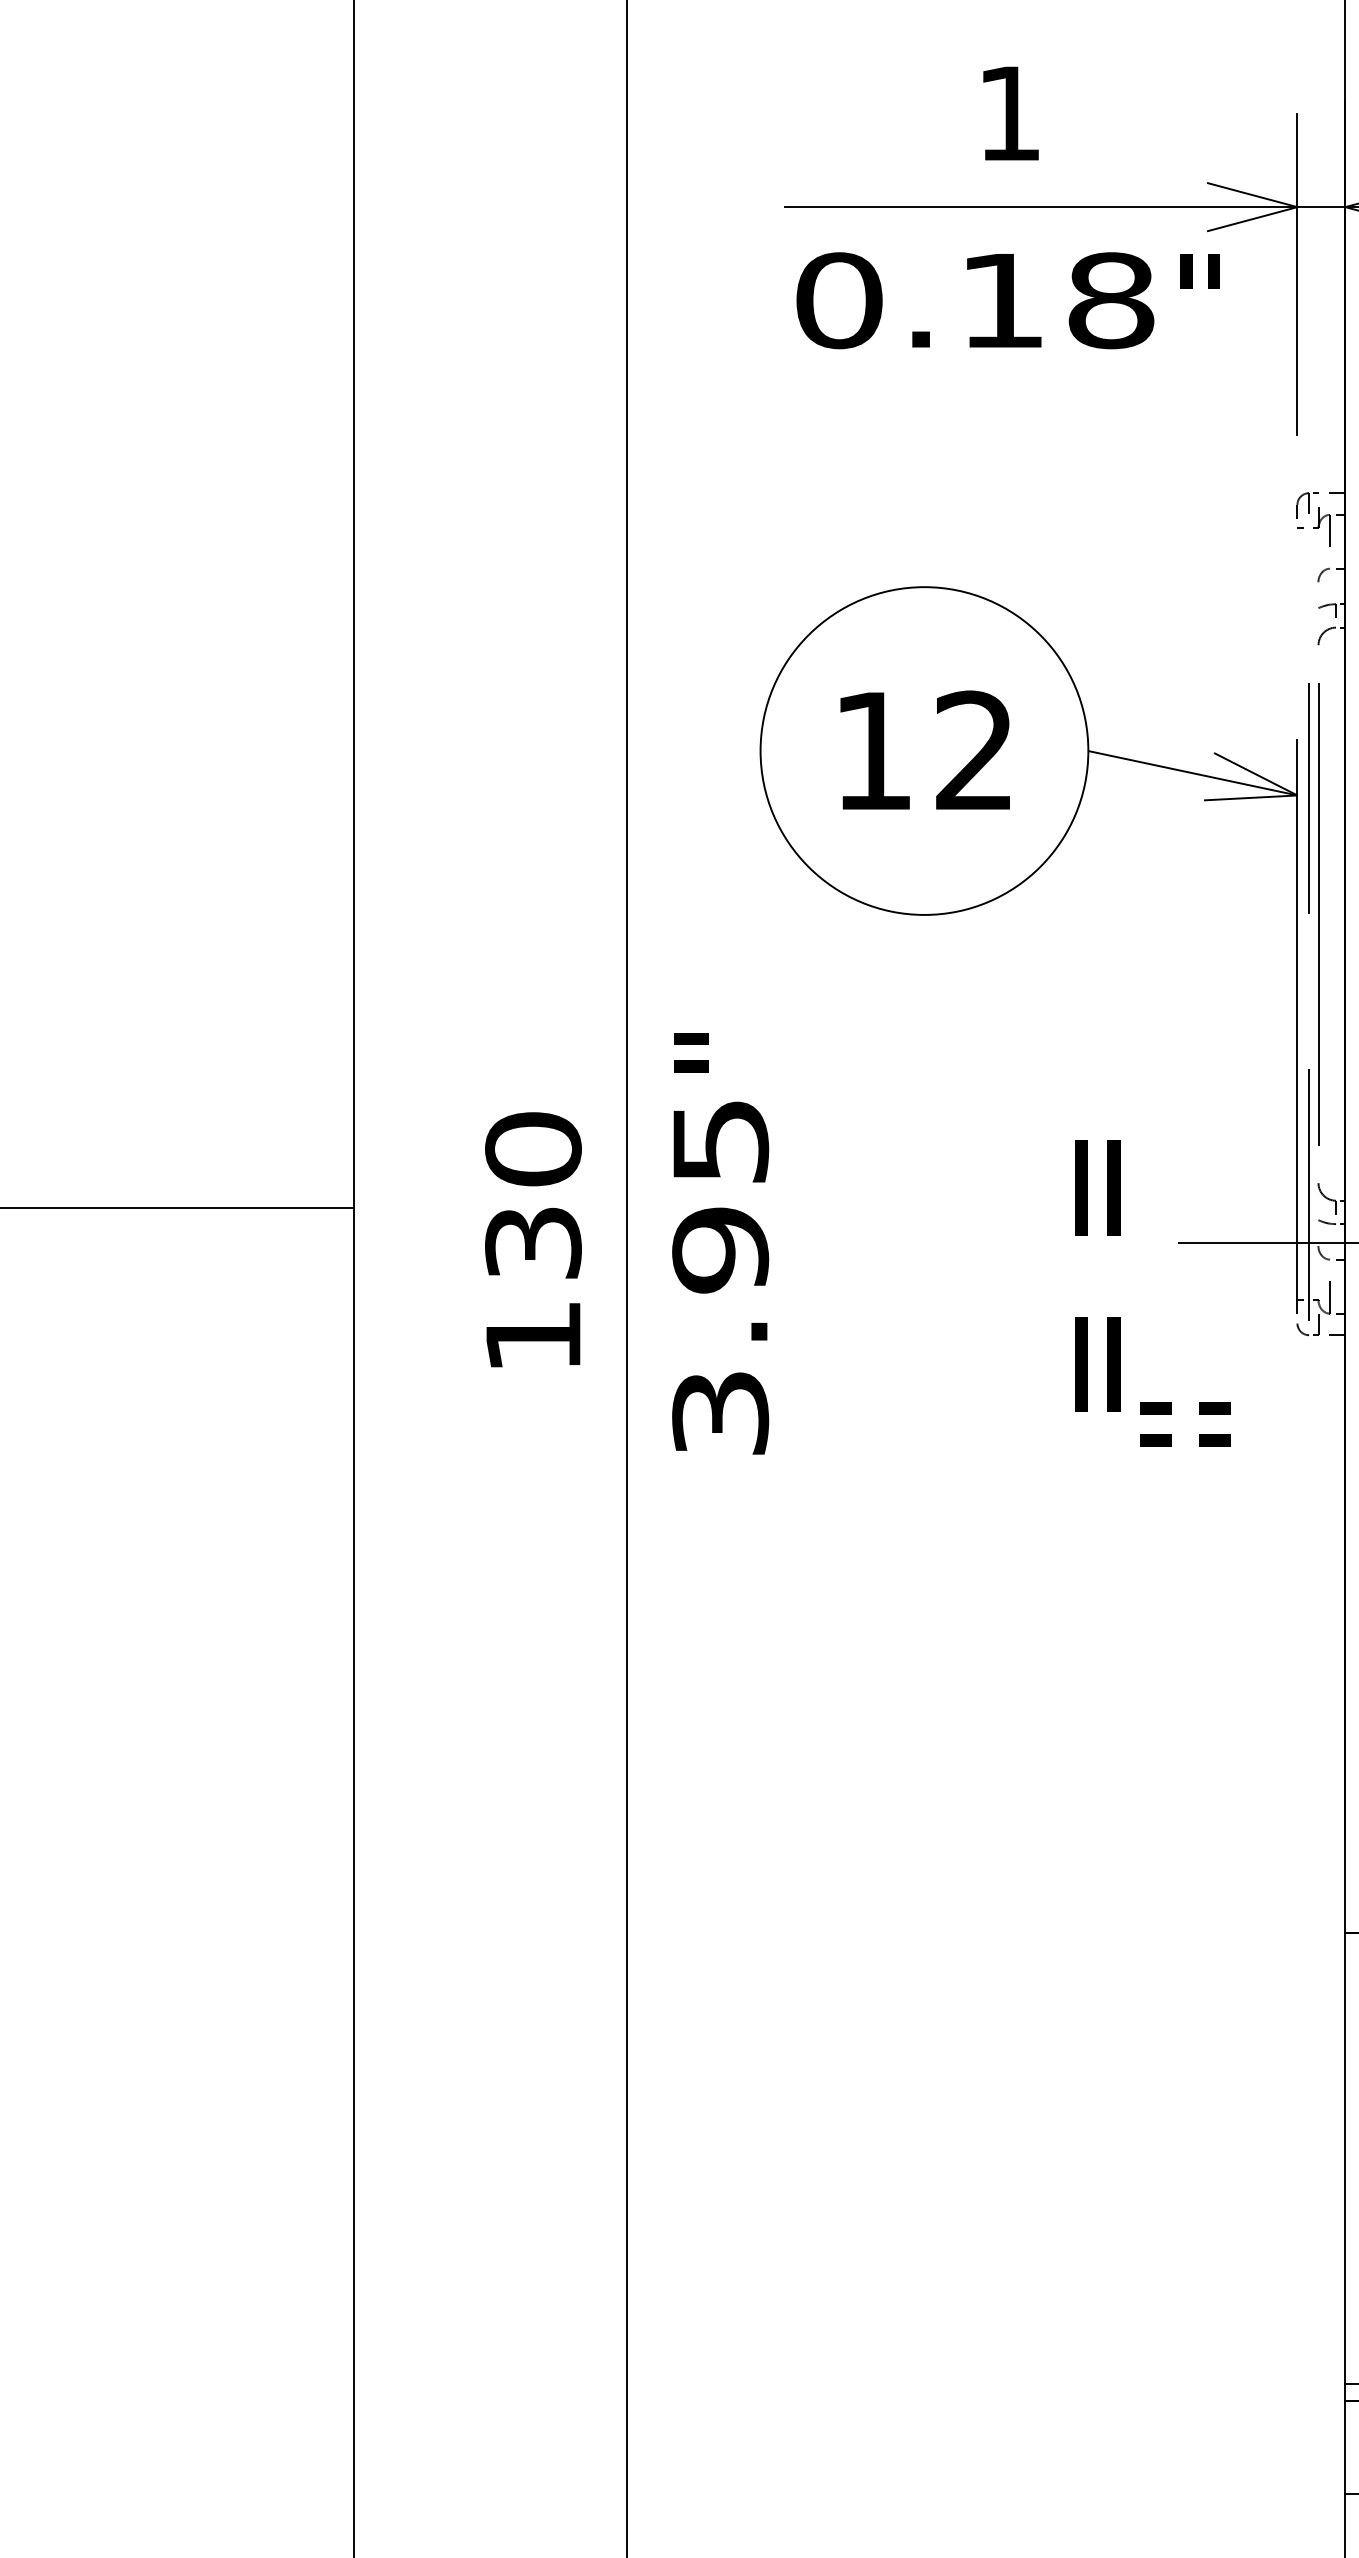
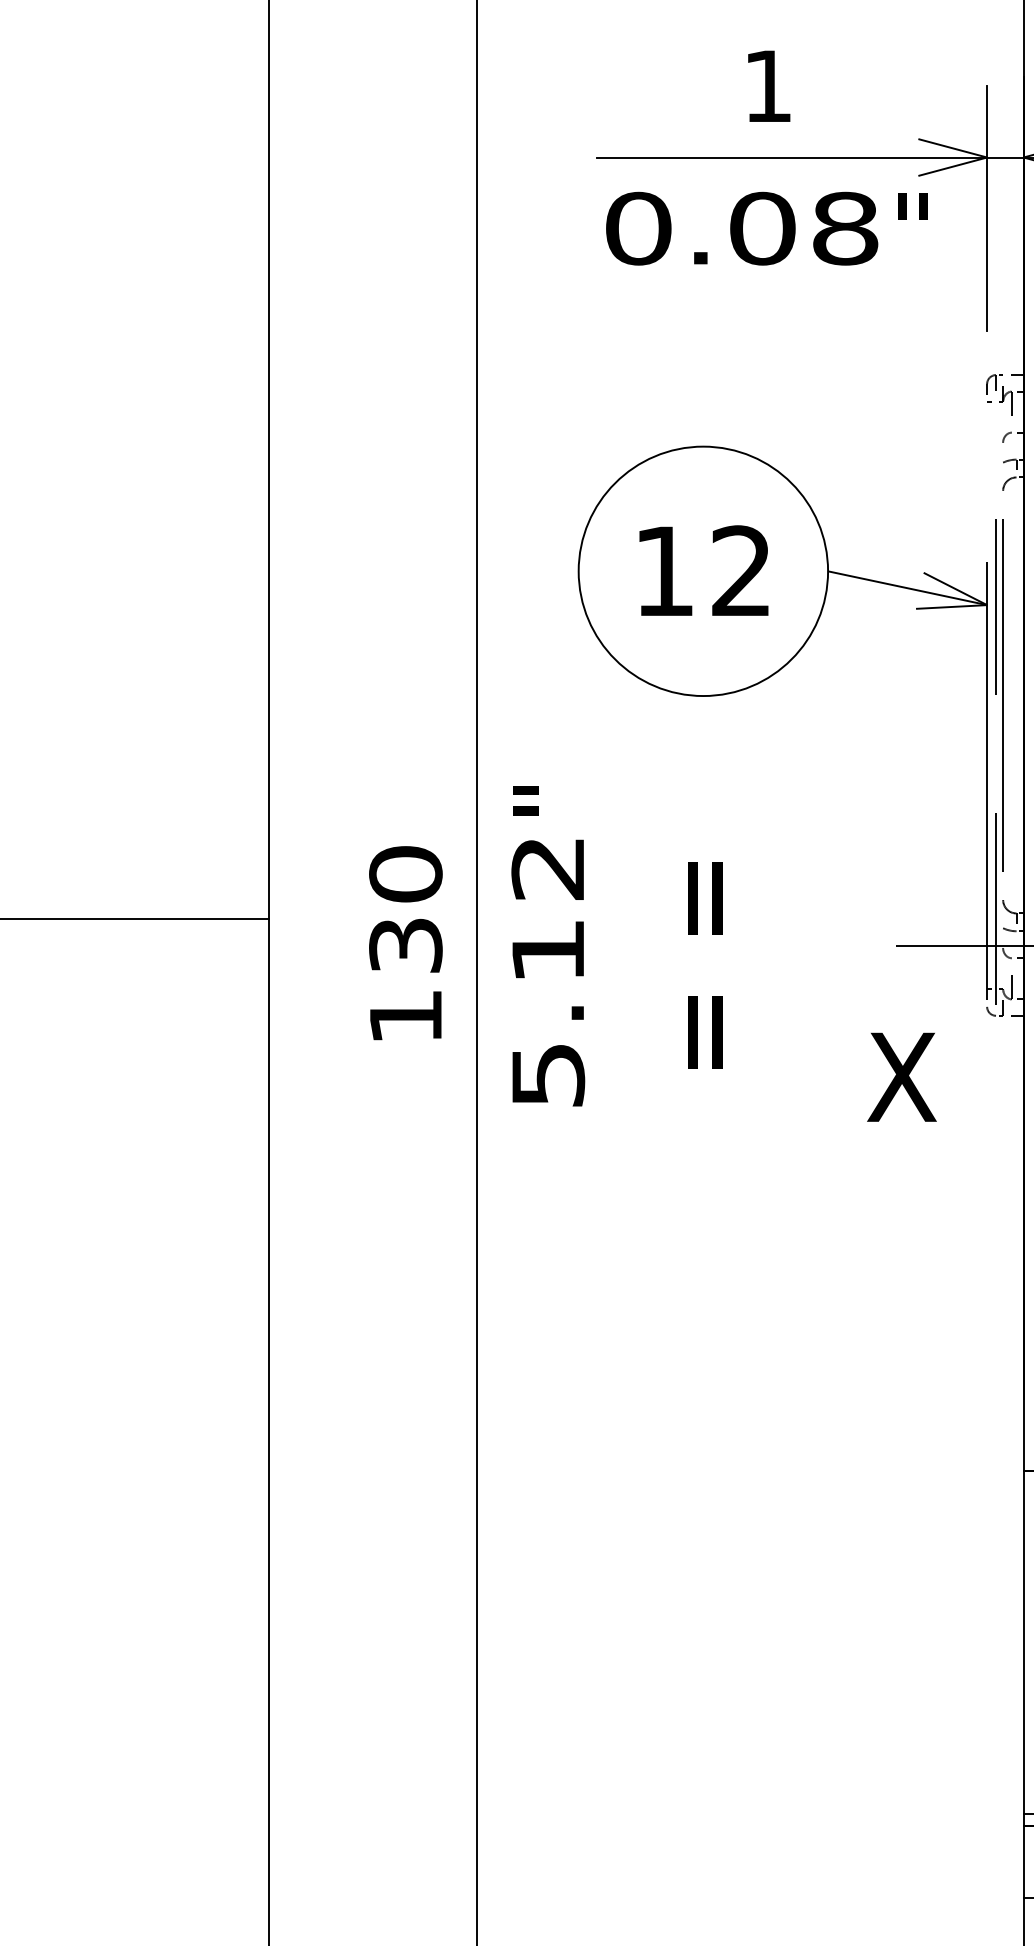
text: (1002, 300) -> (762, 228), 0.18 -> 0.08
text: (1097, 1275) -> (704, 965), moved
text: (720, 1277) -> (548, 971), 3.95 -> 5.12
text: (1185, 1415) -> (901, 1076), = = -> X

